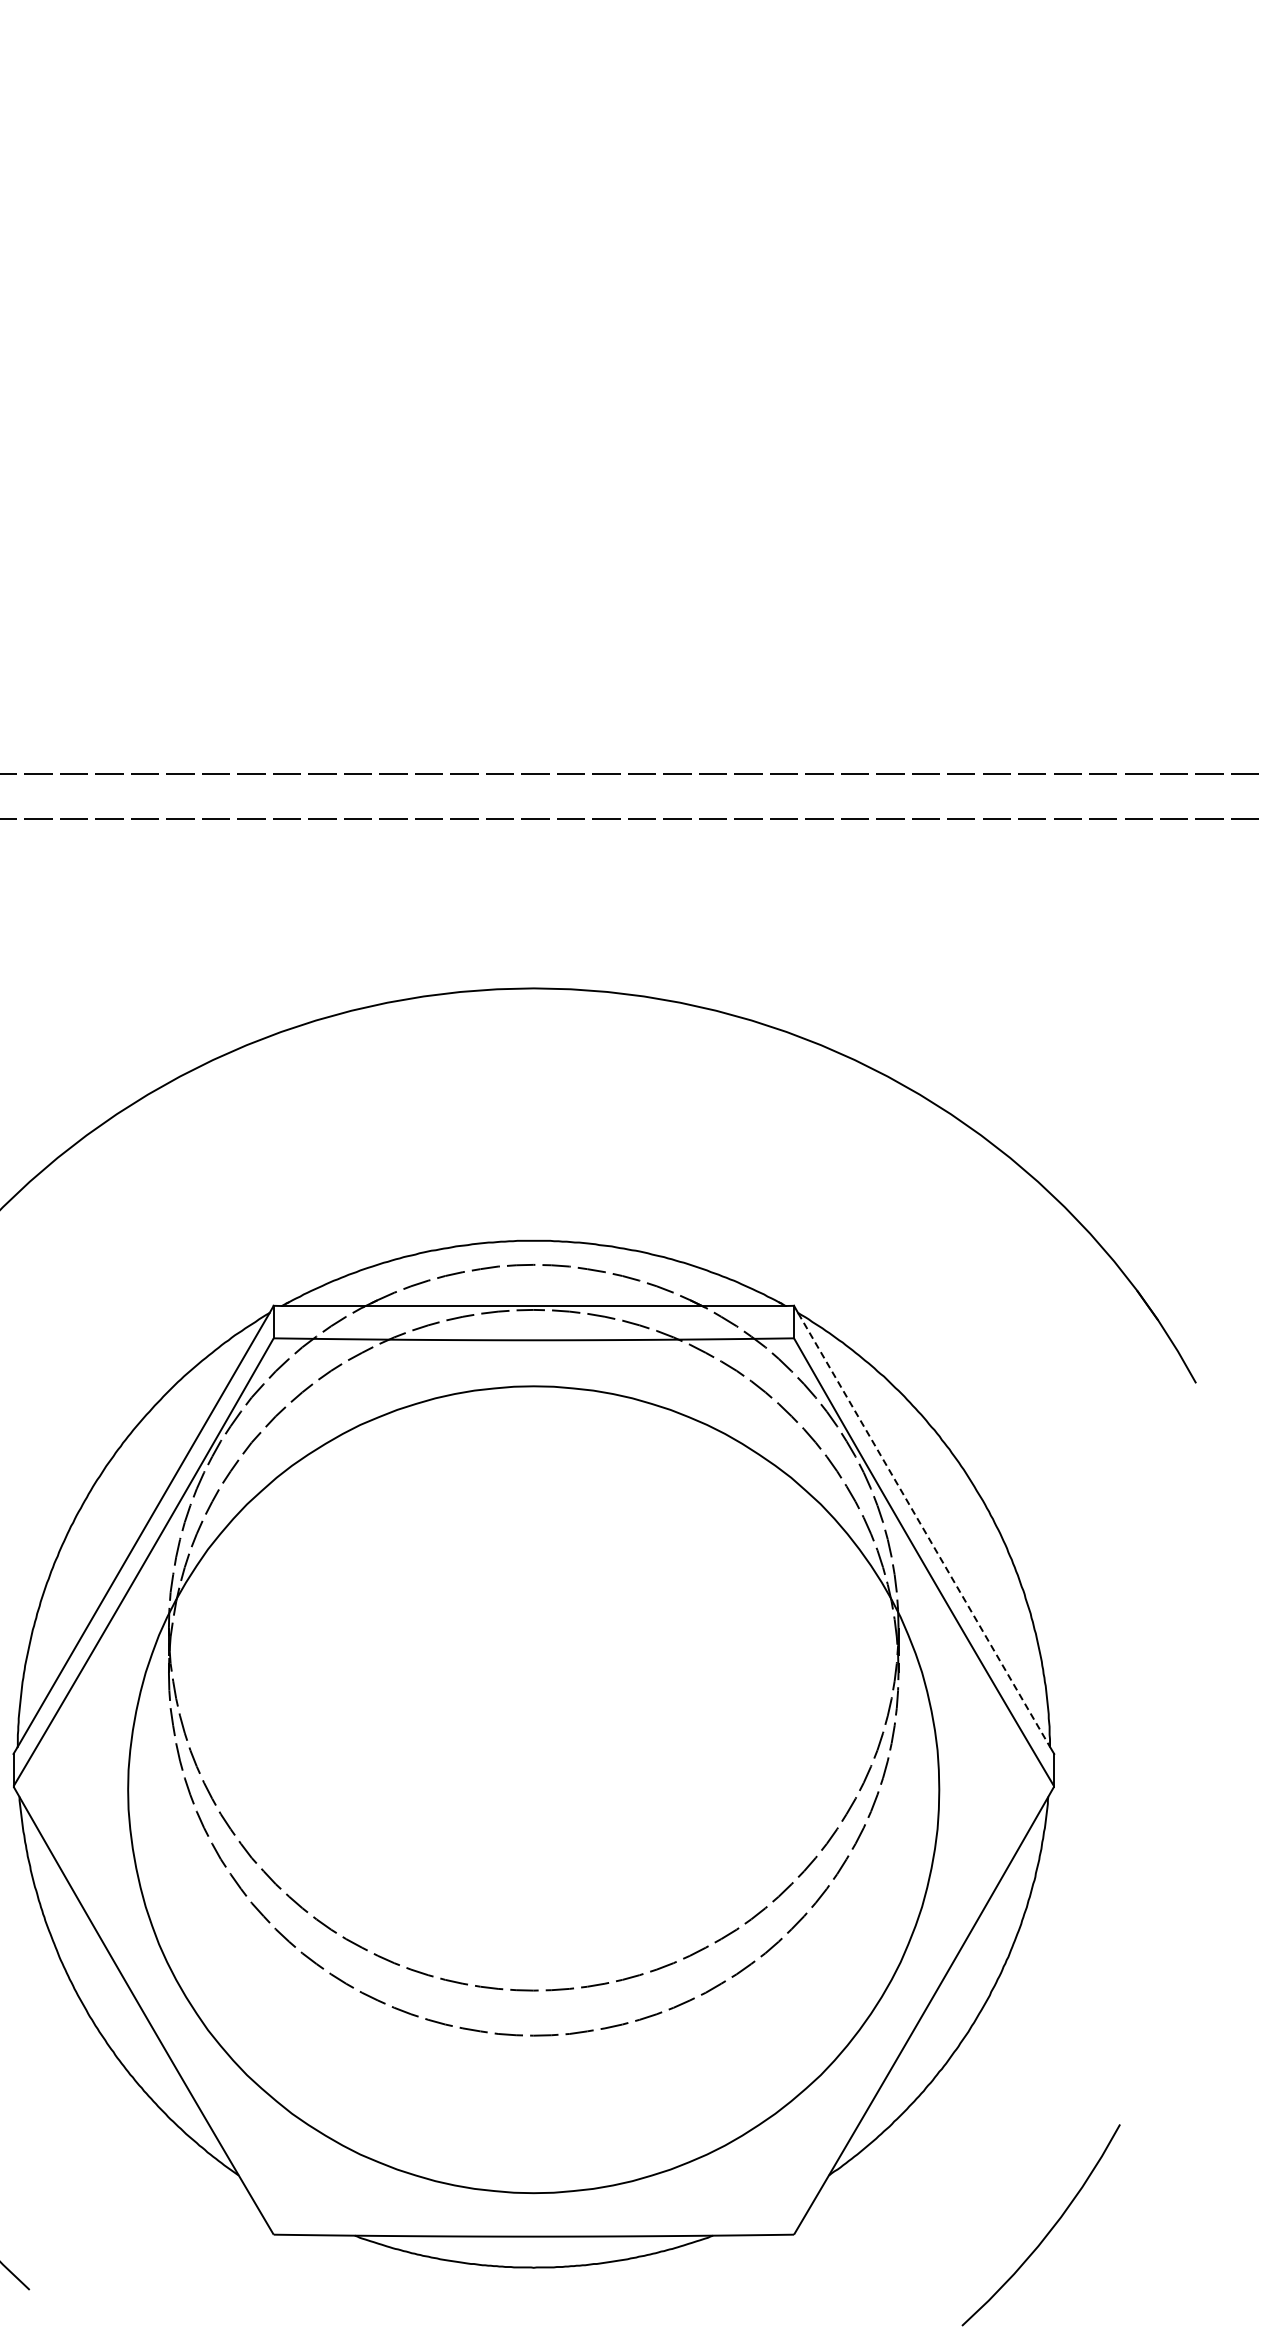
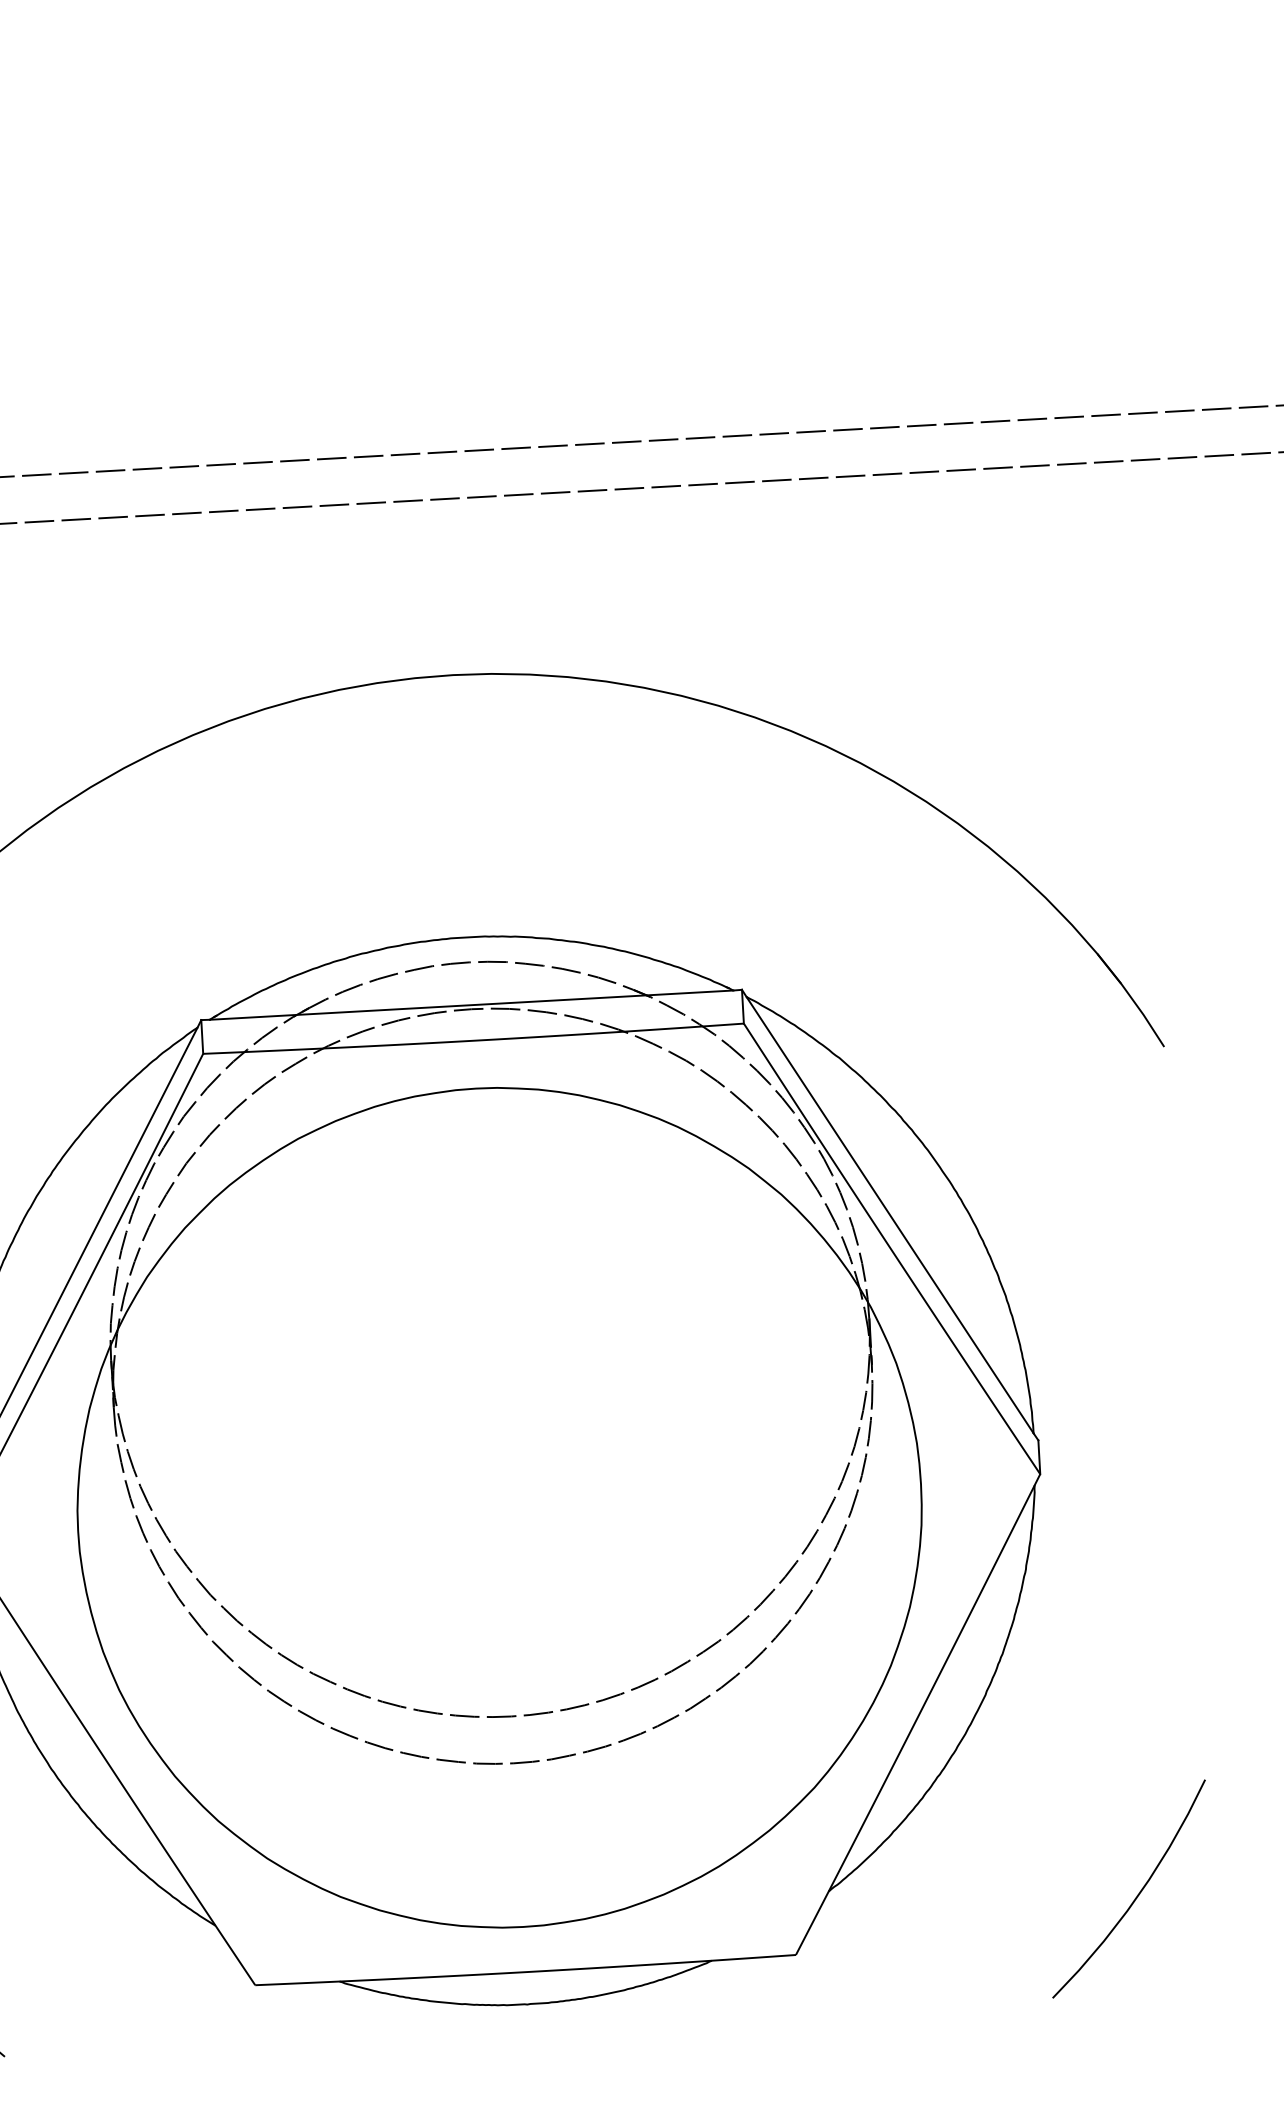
line: (924, 1530) -> (890, 1215), dashed -> solid
curve: (1047, 2232) -> (1136, 1896), moved

